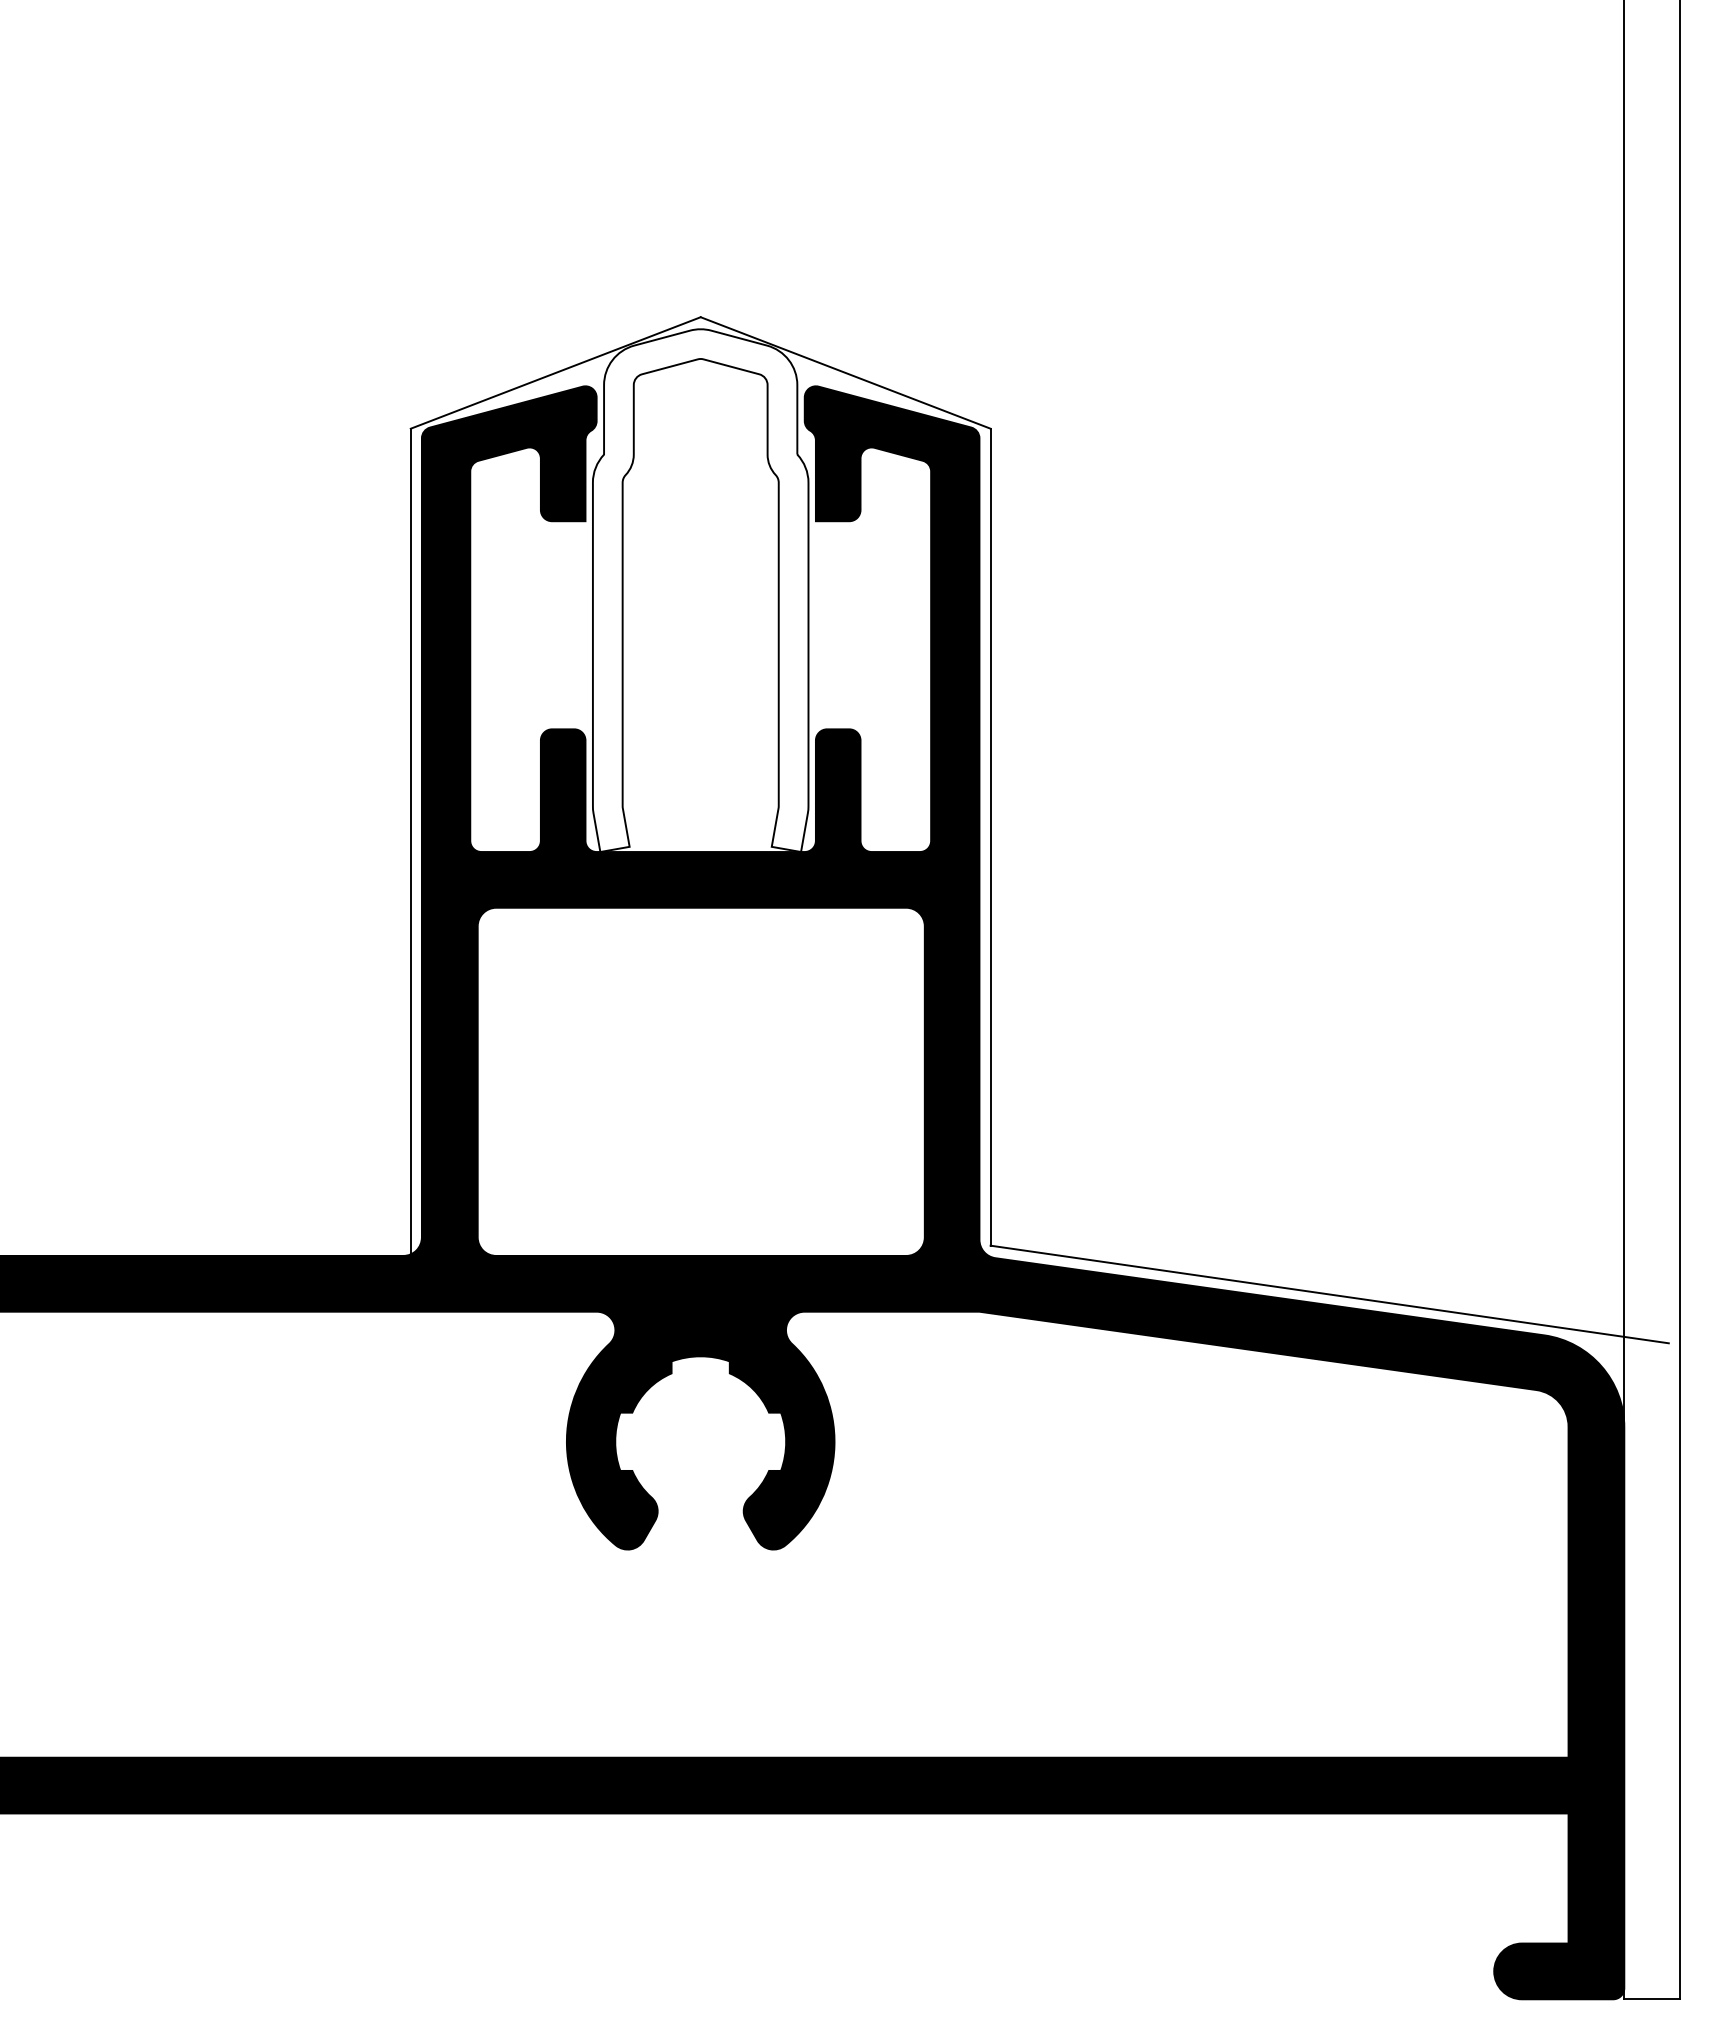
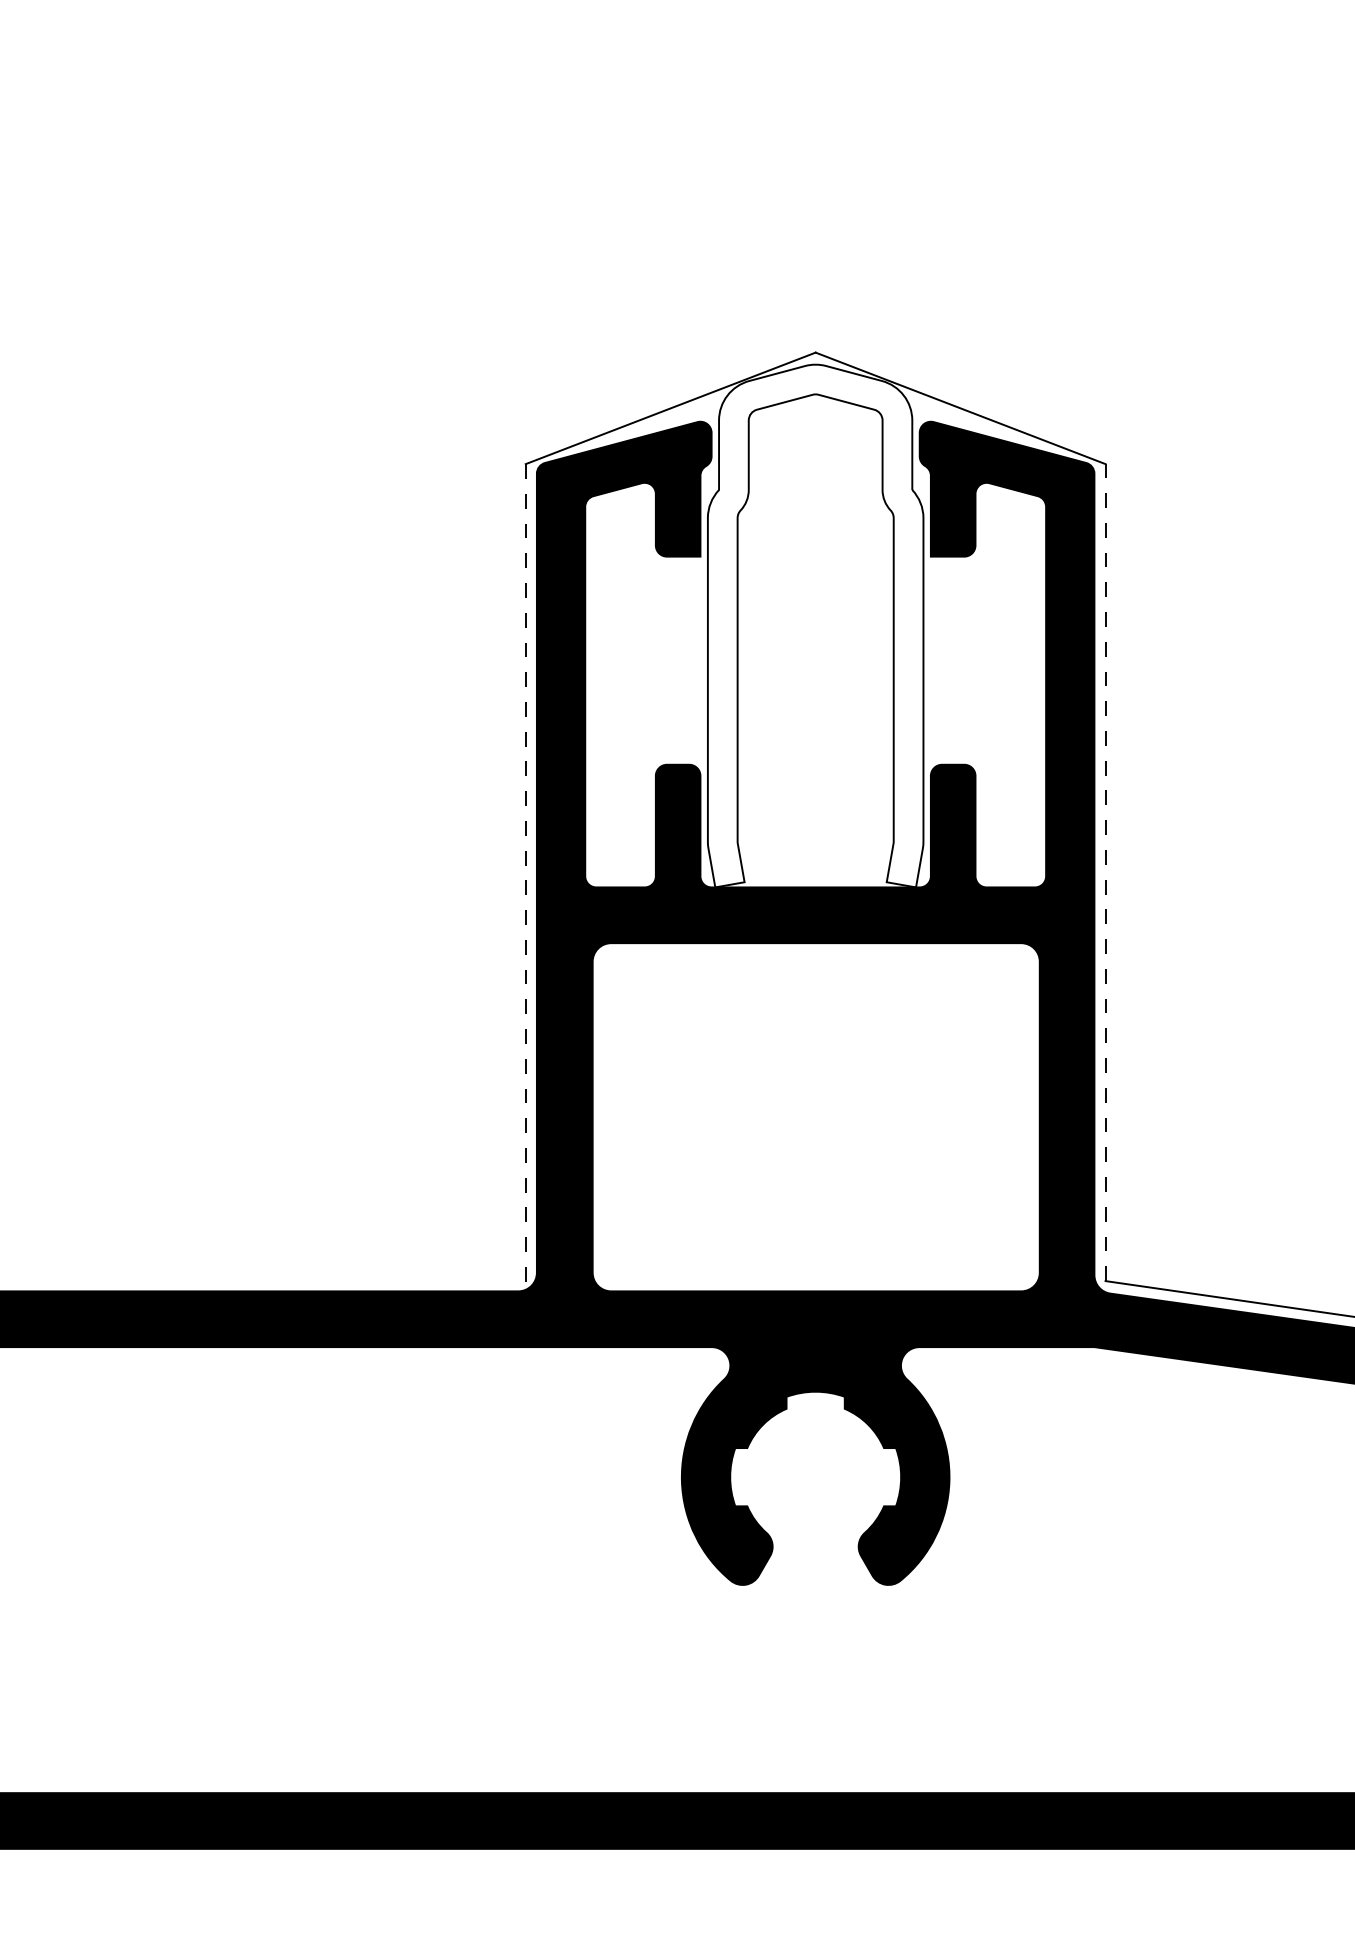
line: (990, 836) -> (1105, 871), solid -> dashed
line: (410, 841) -> (525, 876), solid -> dashed

